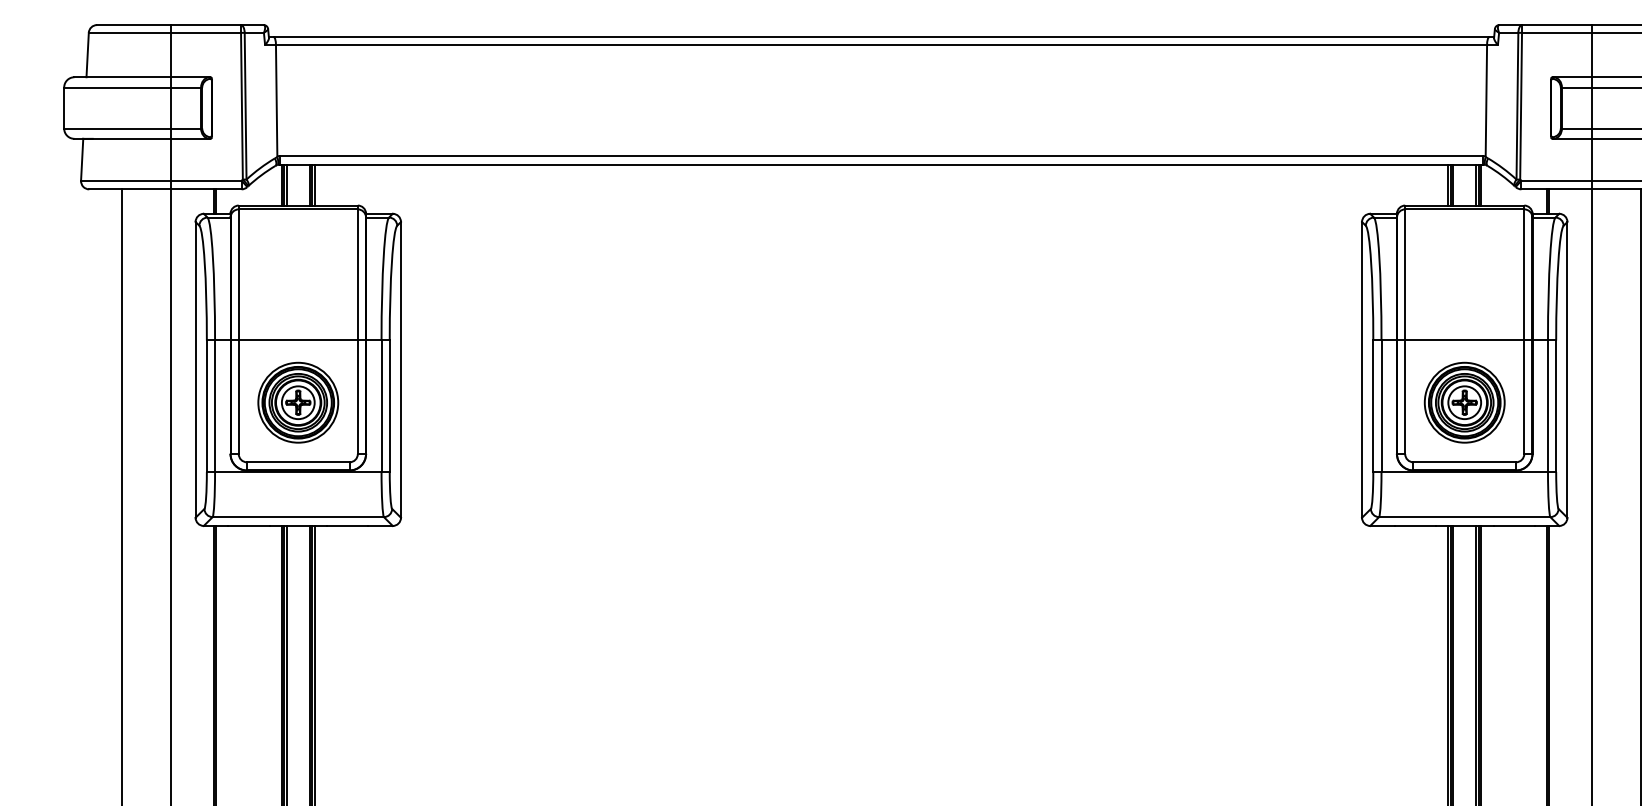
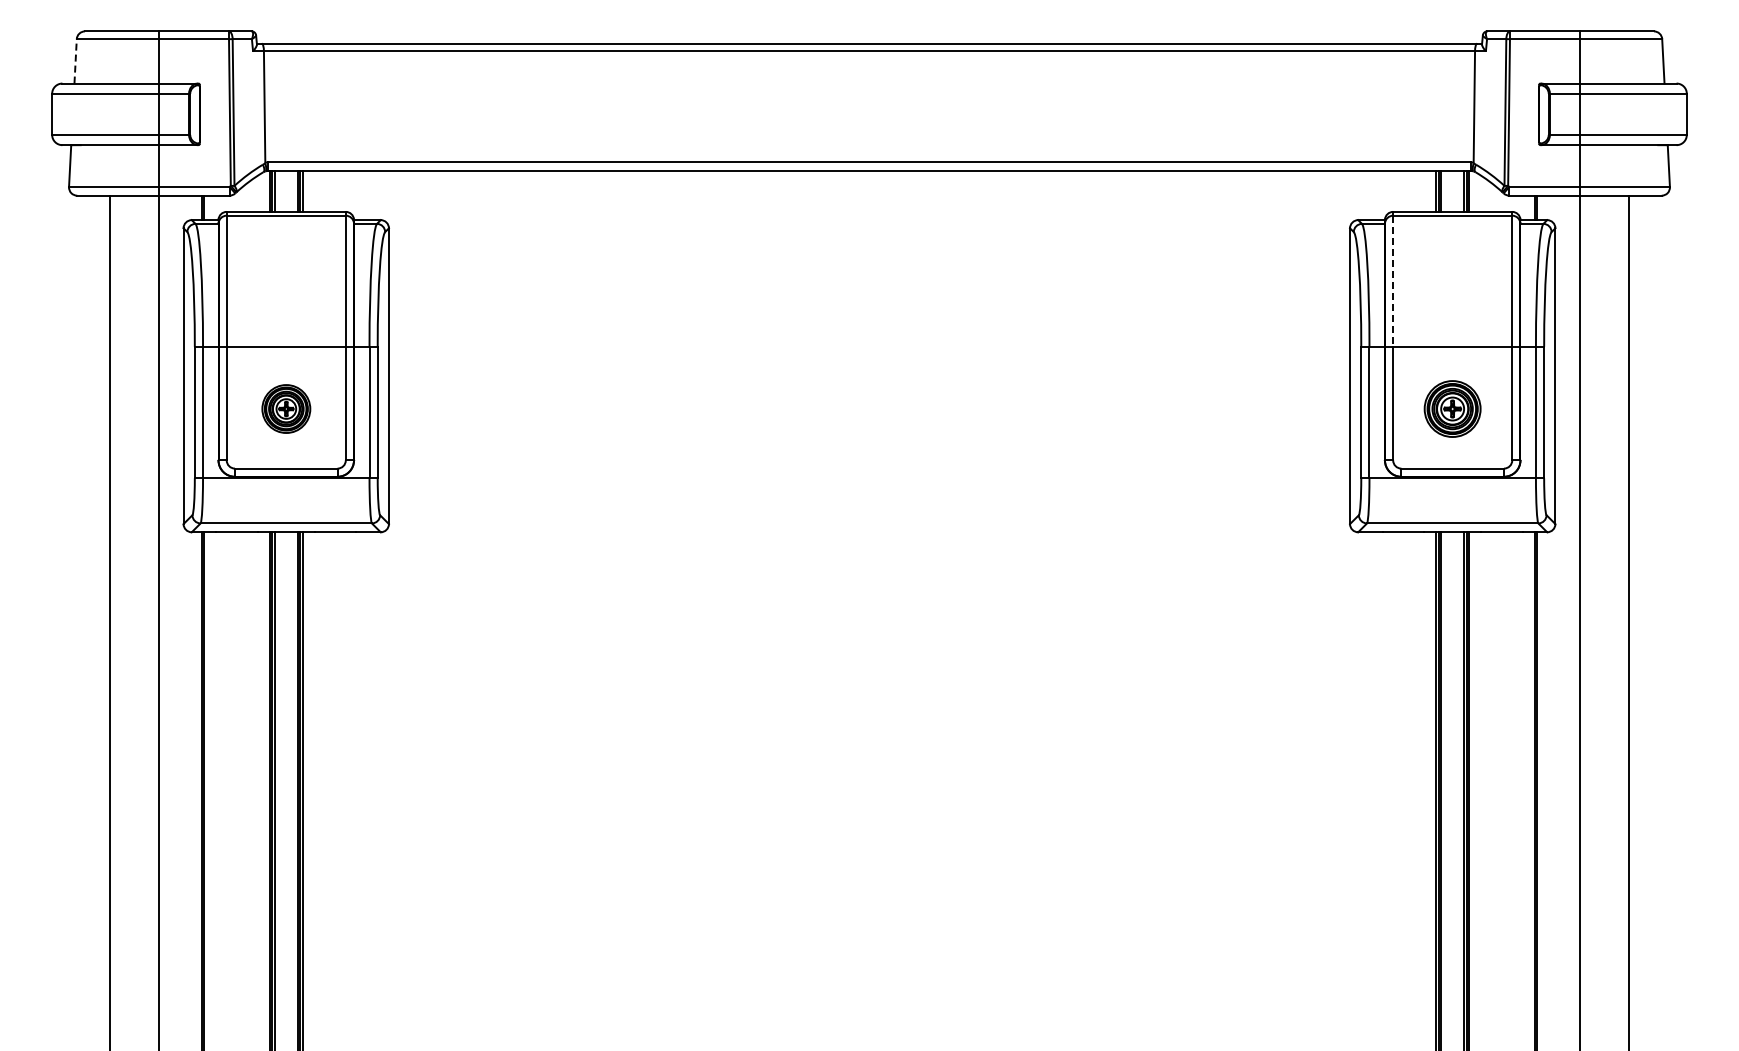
line: (87, 54) -> (75, 60), solid -> dashed
line: (1405, 275) -> (1393, 281), solid -> dashed
part: (298, 402) -> (286, 408), size x0.6
part: (1464, 402) -> (1452, 408), size x0.7

